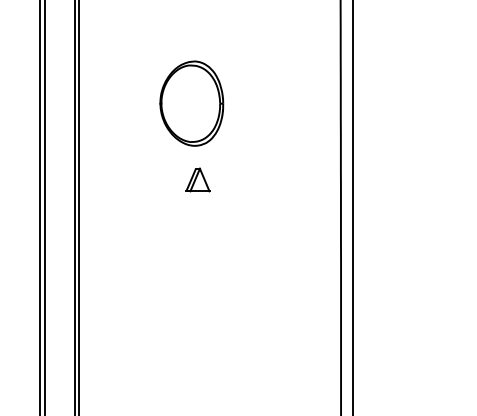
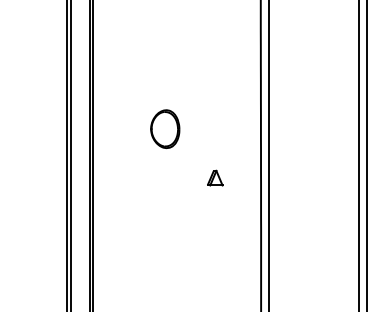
part: (192, 104) -> (165, 129), size x0.7
part: (198, 178) -> (215, 177), moved

